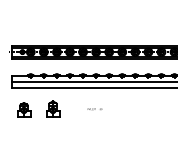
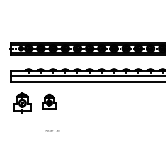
text: (94, 108) -> (52, 130), moved
part: (24, 109) -> (22, 102), size x1.4

